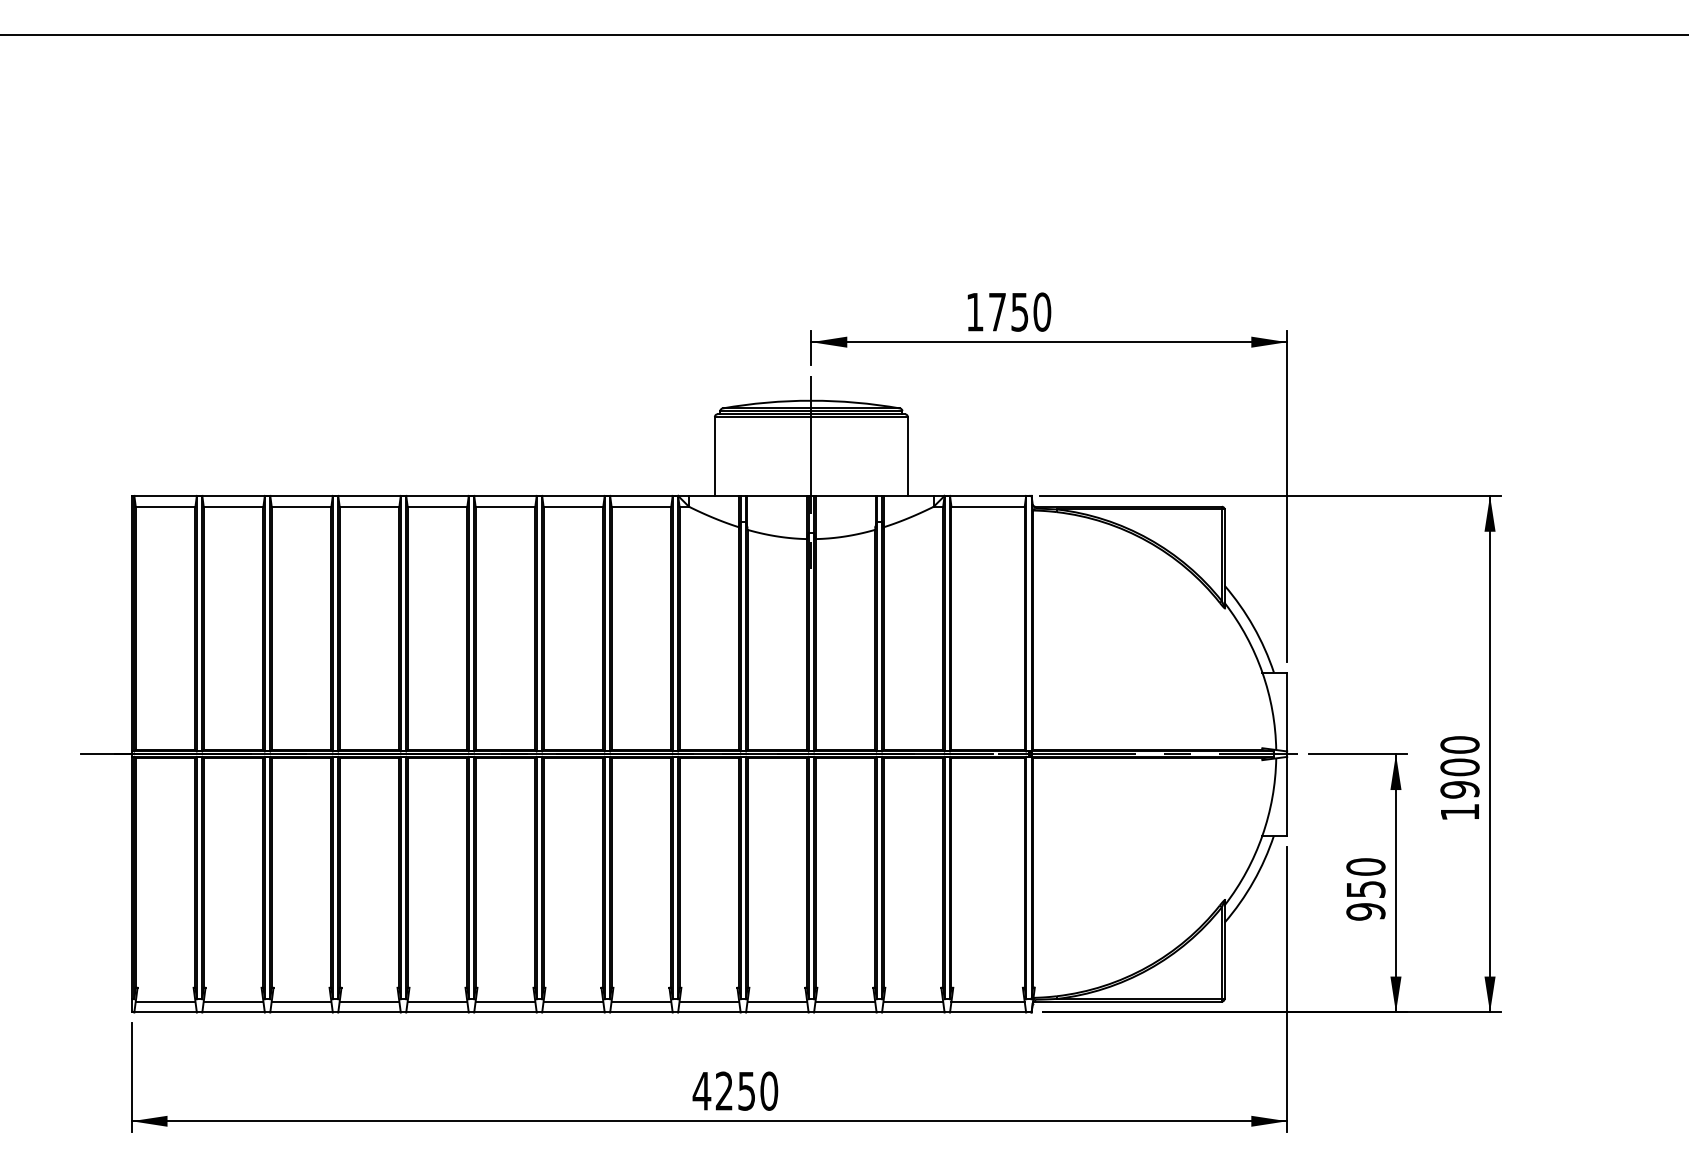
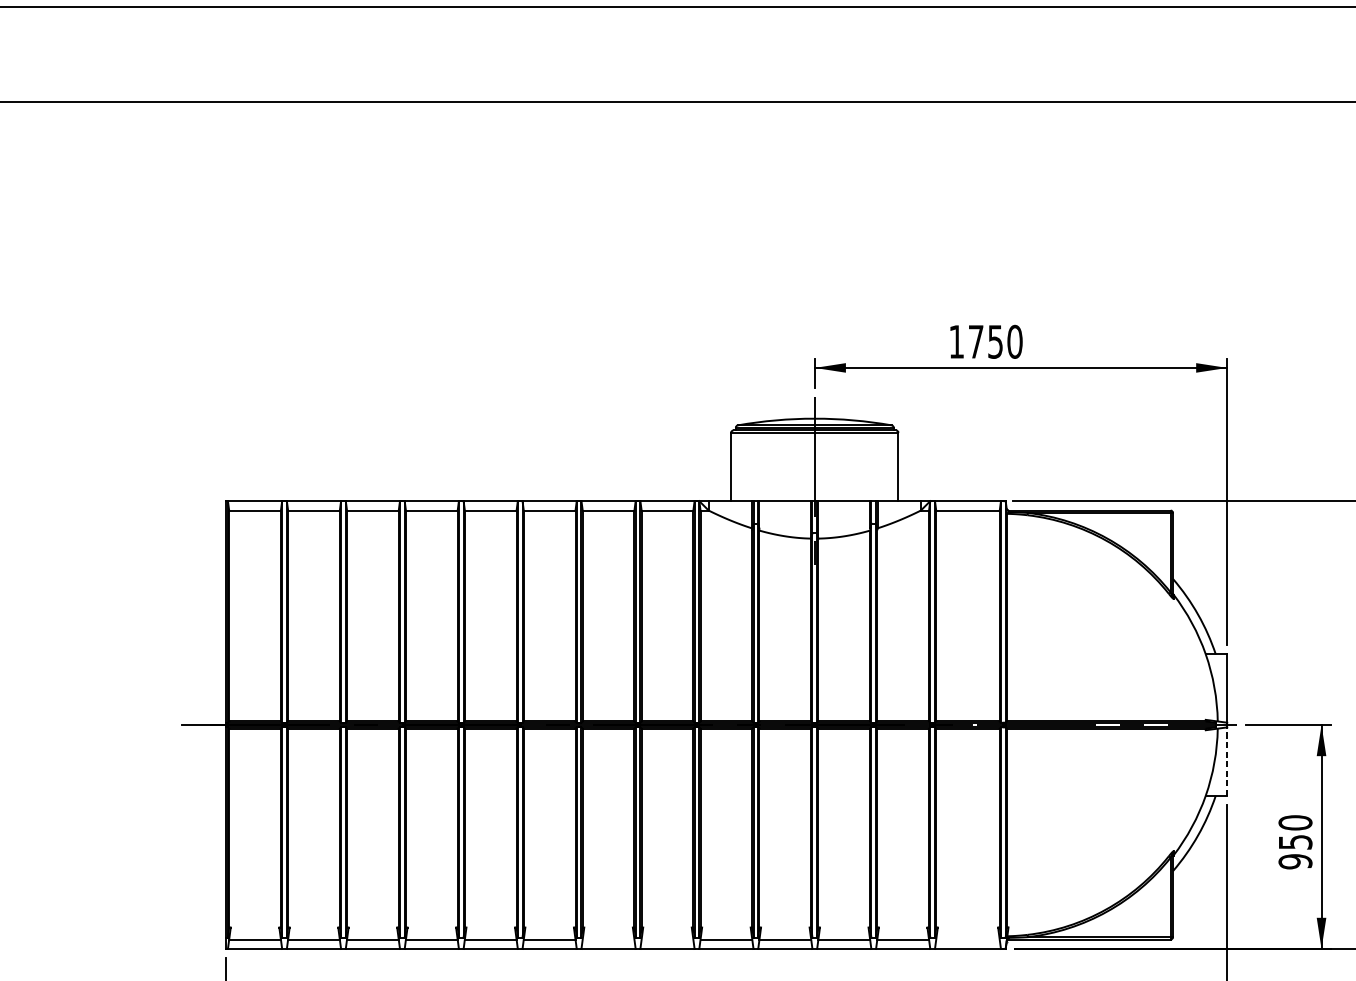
line: (1287, 795) -> (1227, 760), solid -> dashed
line: (573, 1001) -> (608, 939), removed
line: (641, 1001) -> (667, 939), removed
line: (987, 1001) -> (967, 939), removed

